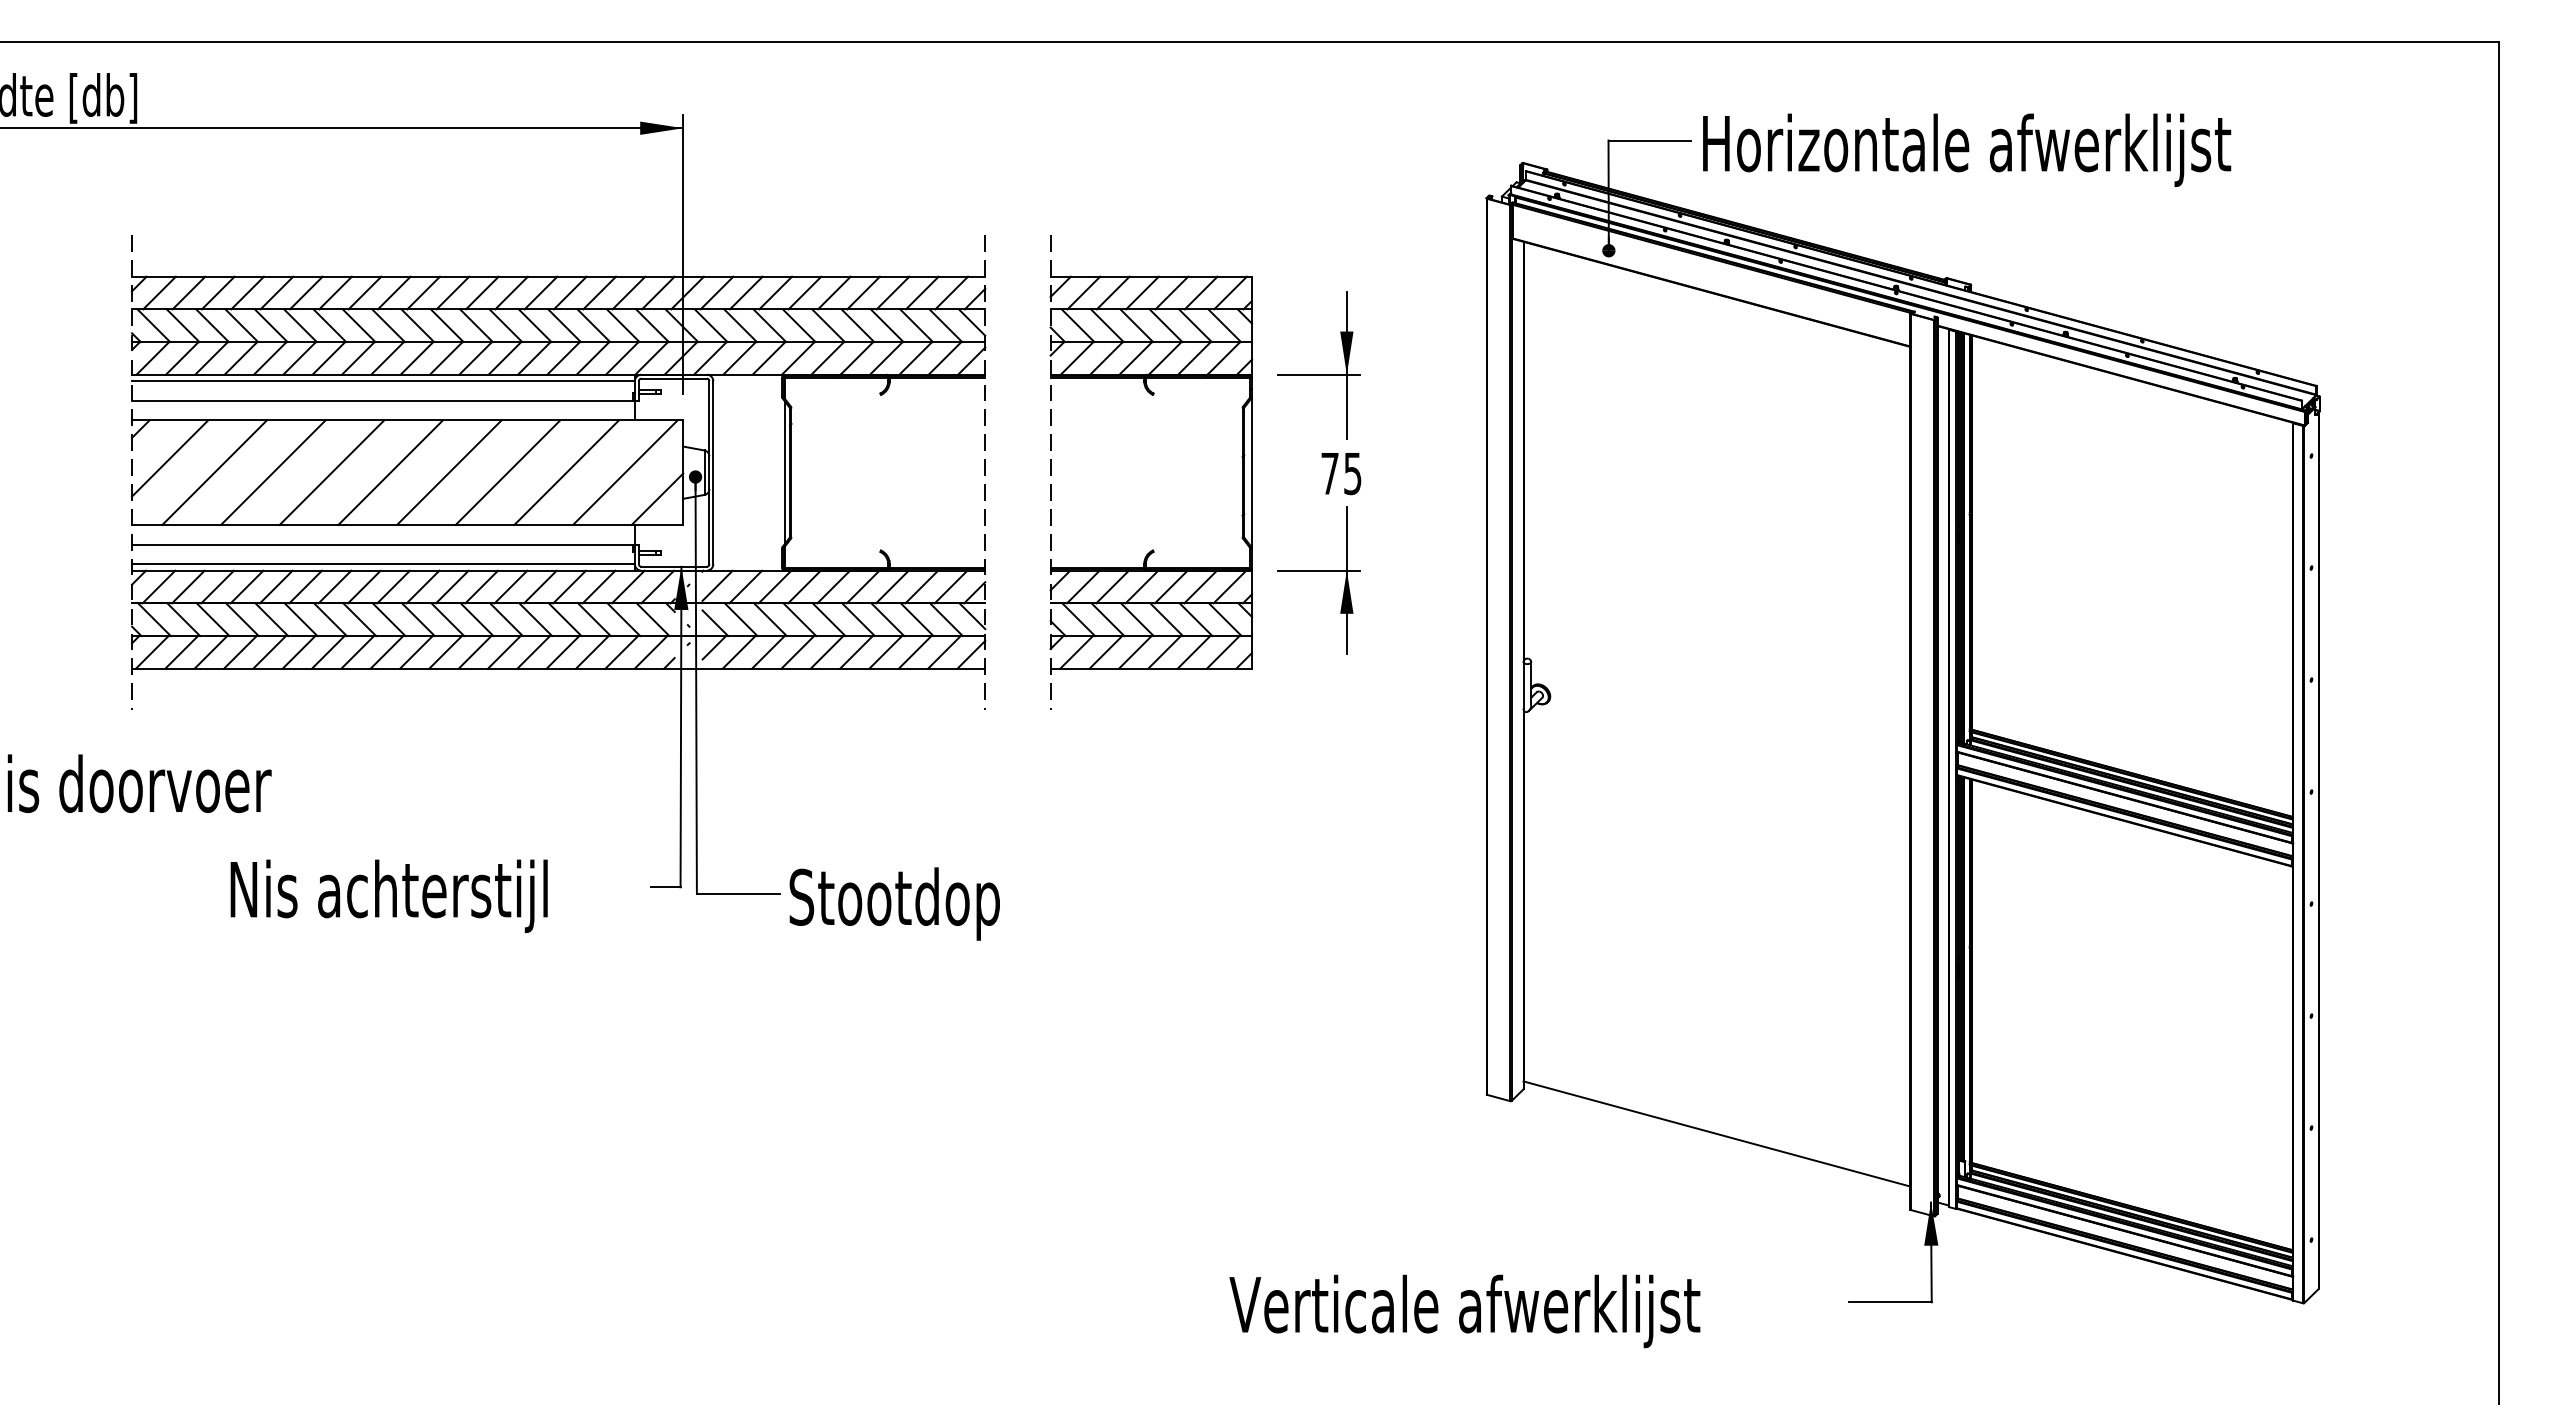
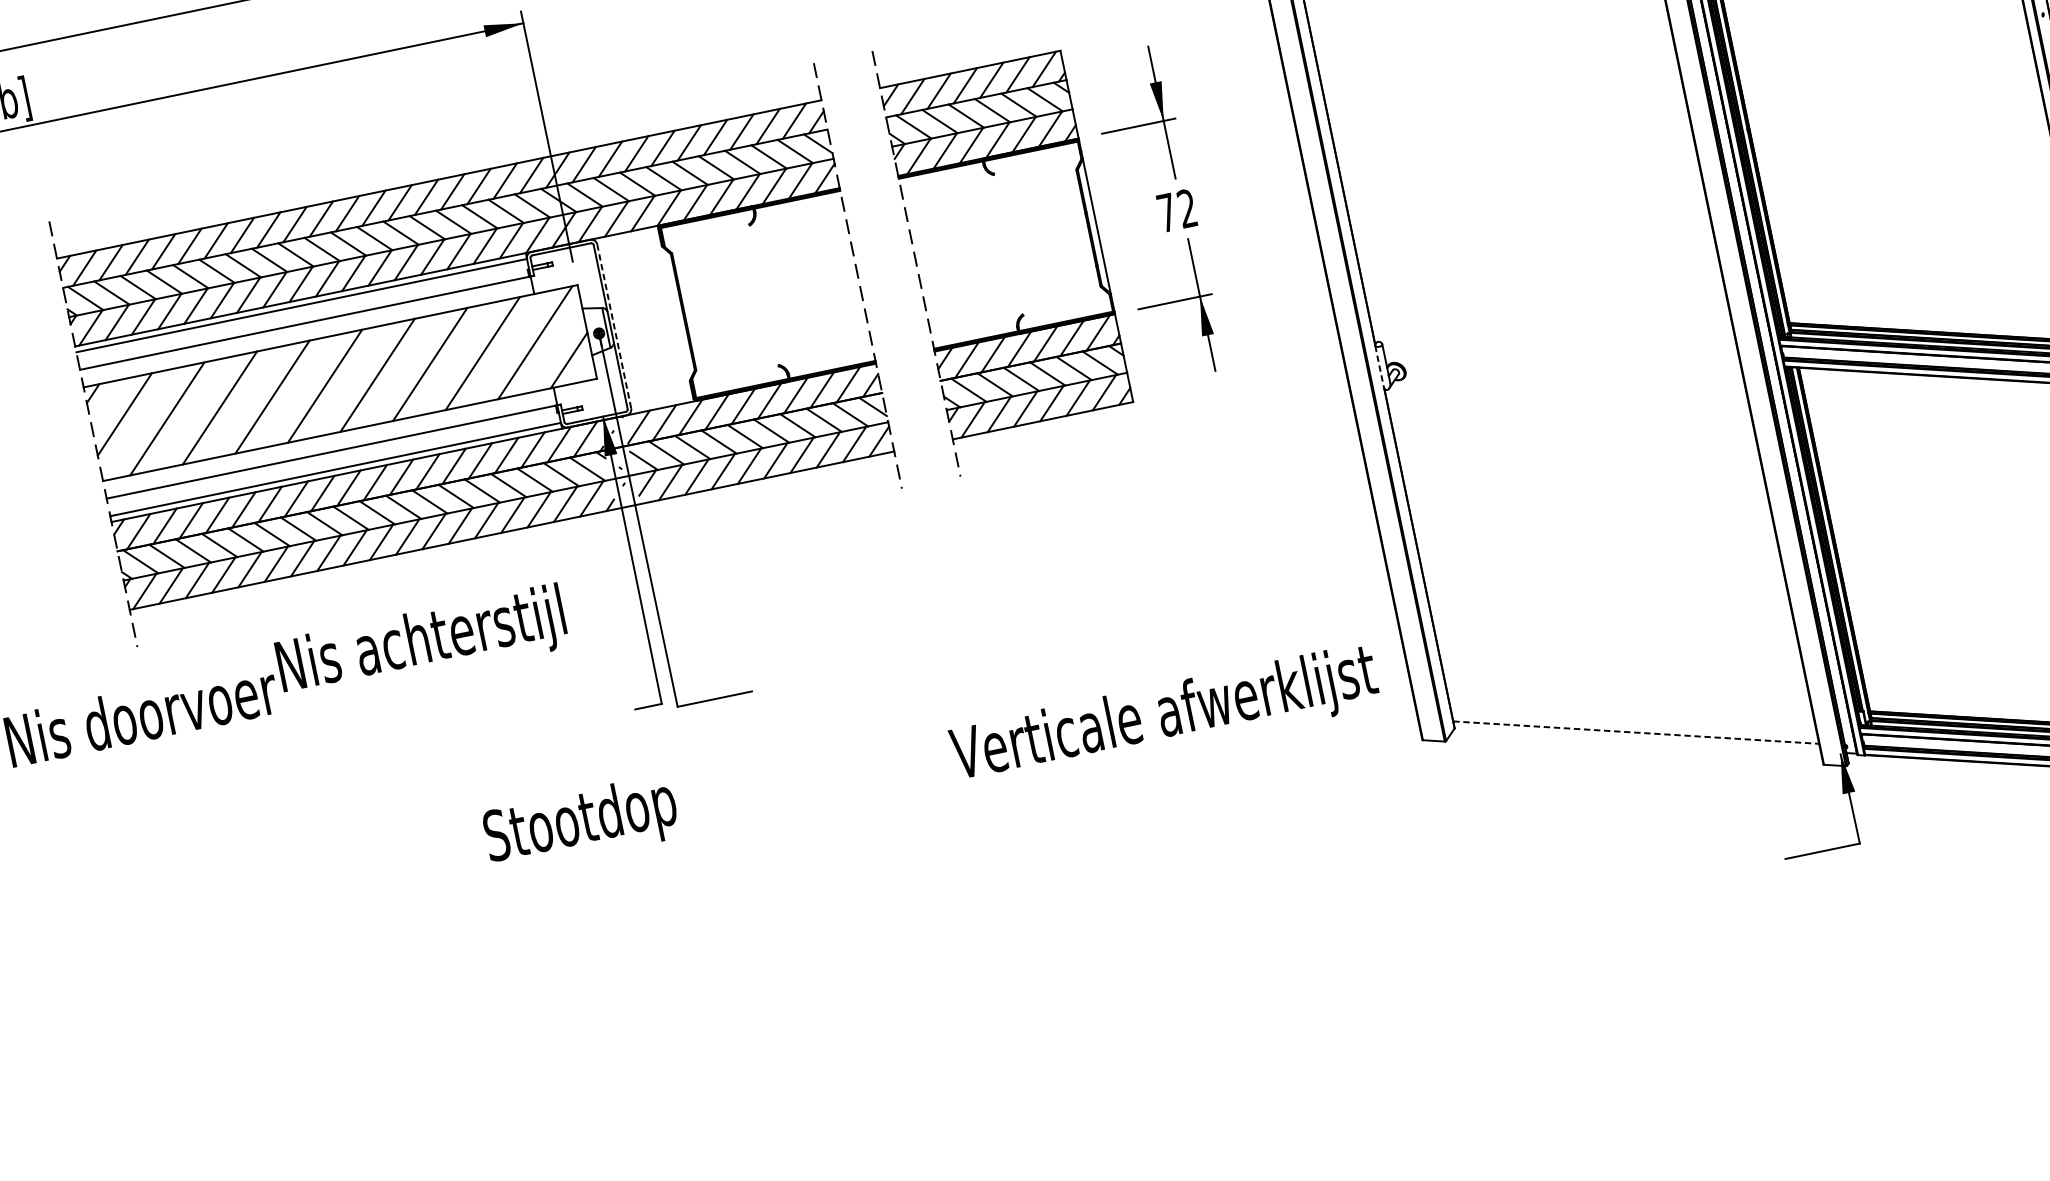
line: (713, 472) -> (614, 326), solid -> dashed
line: (785, 472) -> (678, 312), removed
text: (1352, 473) -> (1187, 208), 75 -> 72
line: (1523, 685) -> (1379, 366), solid -> dashed
text: (388, 895) -> (421, 643), moved
text: (894, 903) -> (580, 823), moved
line: (1717, 1134) -> (1636, 733), solid -> dashed
text: (1464, 1311) -> (1164, 717), moved

